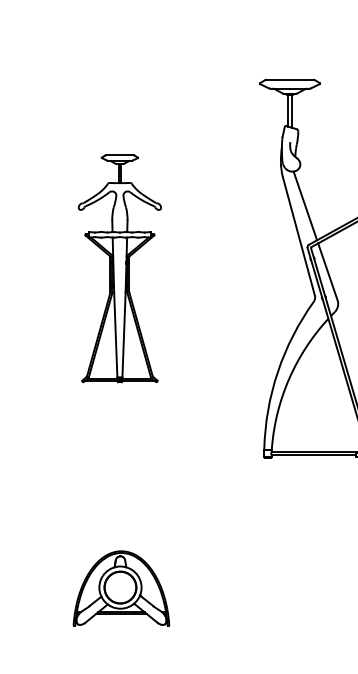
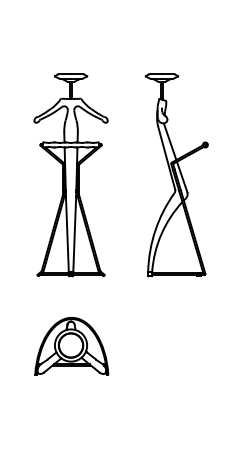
part: (118, 269) -> (70, 175), size x1.67
part: (120, 587) -> (71, 345), size x1.43

